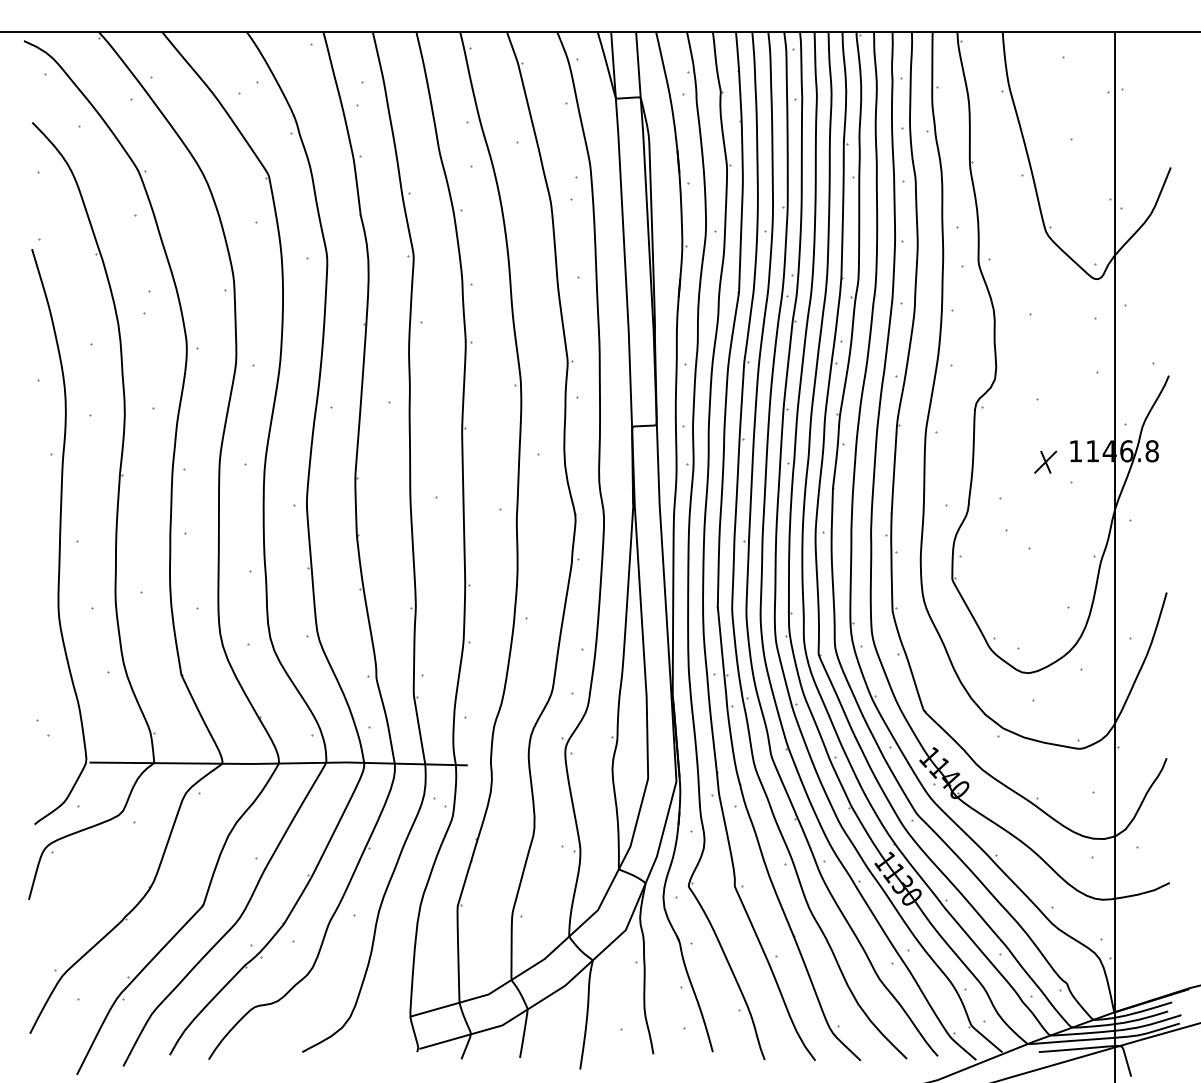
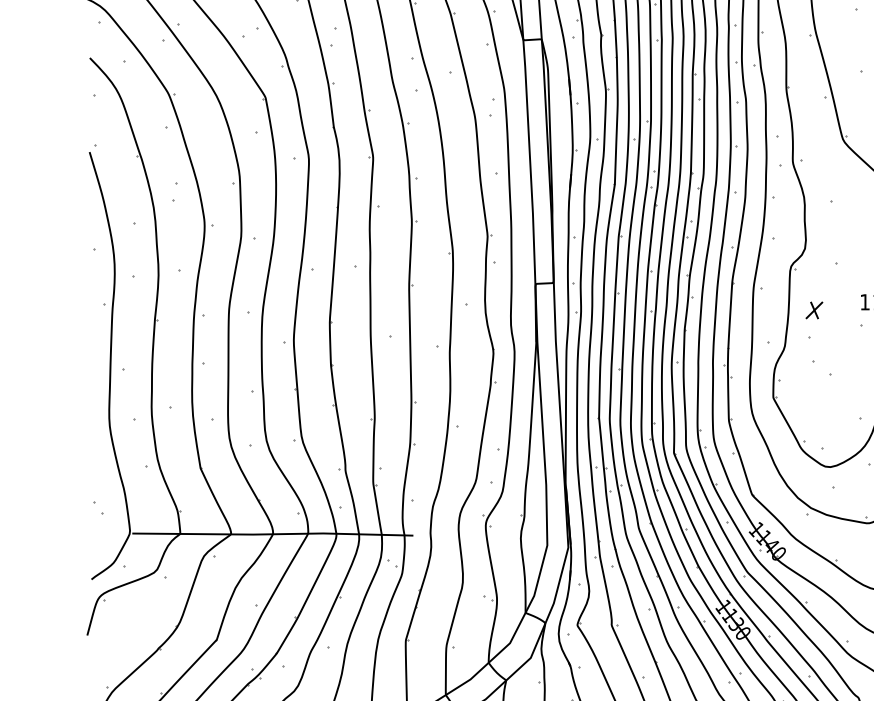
part: (1045, 461) -> (814, 309), moved

